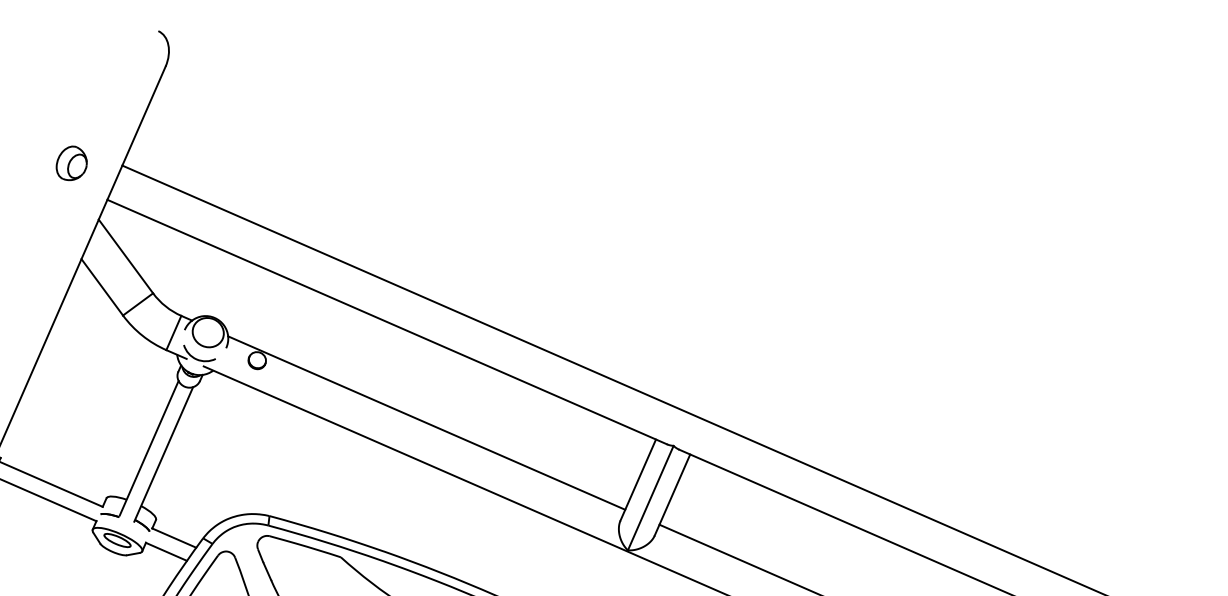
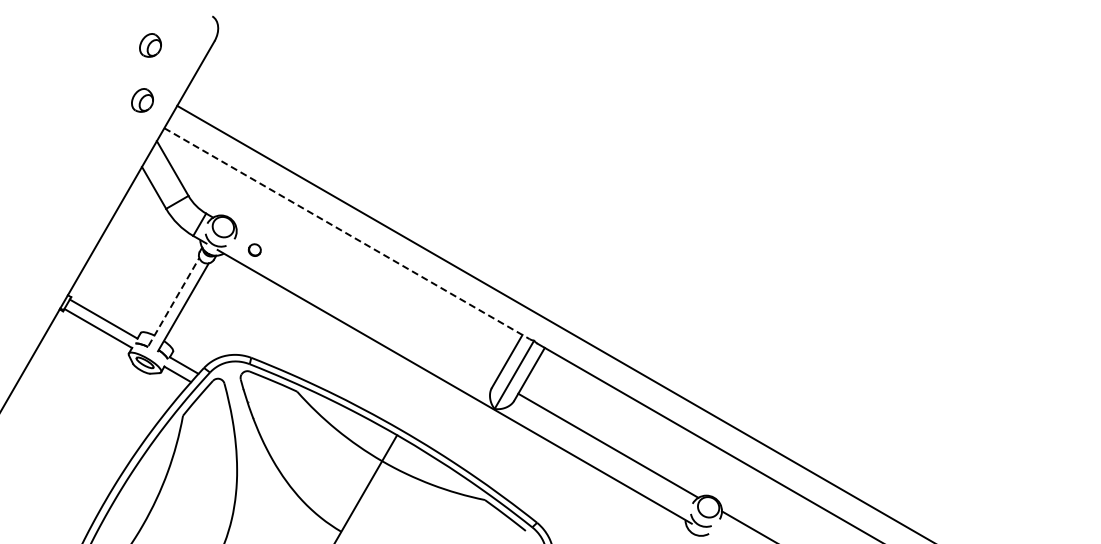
part: (74, 83) -> (150, 45), added
line: (386, 321) -> (346, 233), solid -> dashed
line: (425, 422) -> (365, 305), removed
line: (148, 447) -> (173, 301), solid -> dashed

